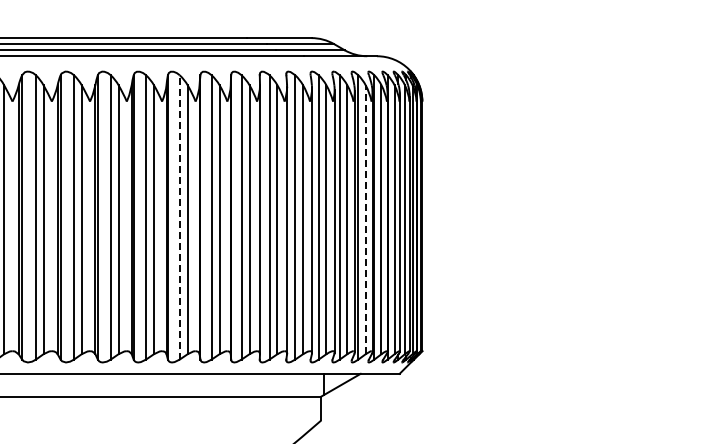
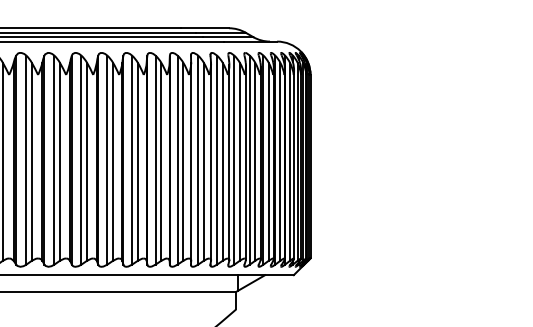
line: (179, 216) -> (131, 159), dashed -> solid
line: (365, 219) -> (268, 161), dashed -> solid

